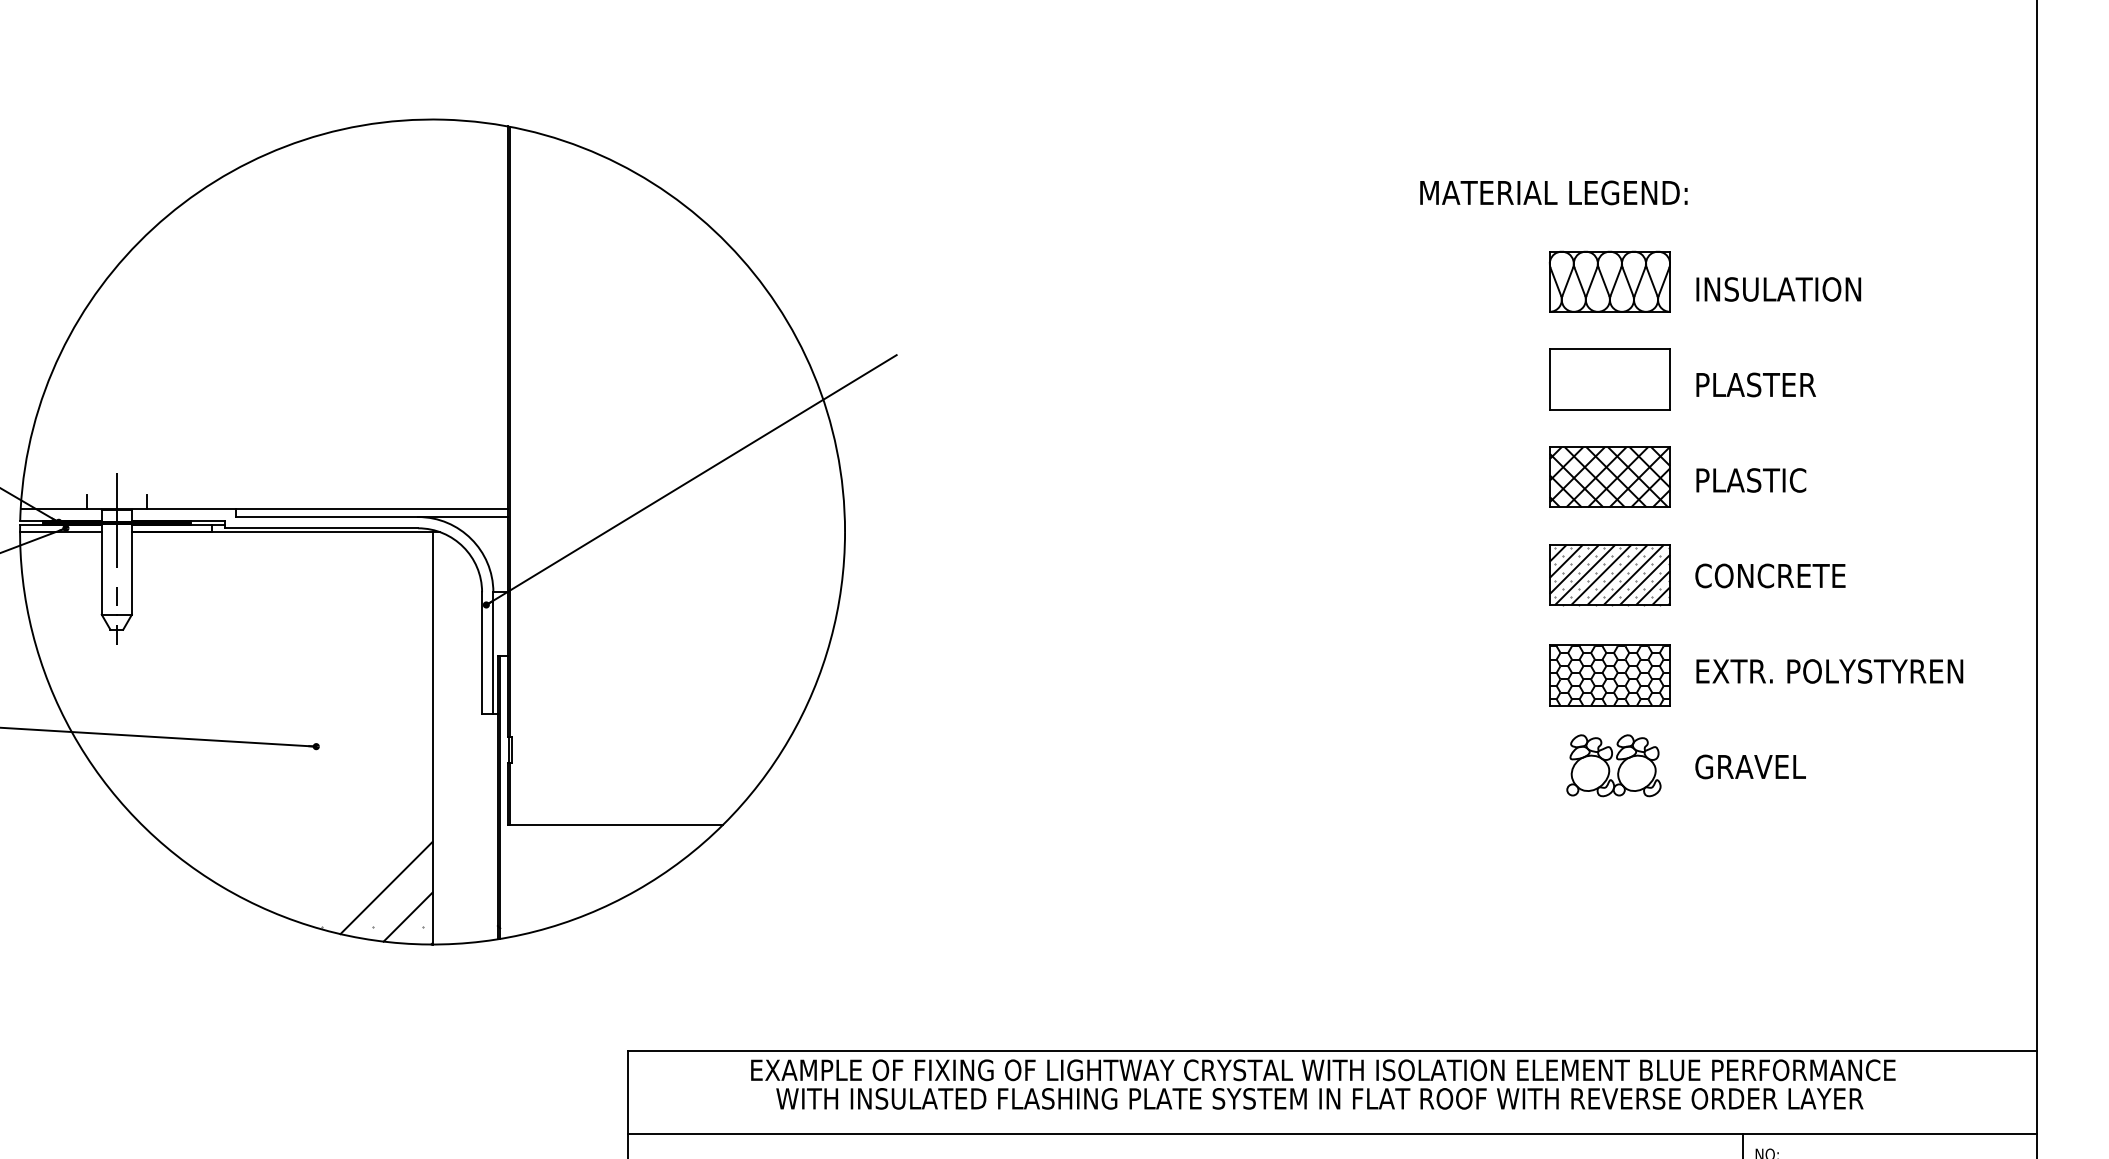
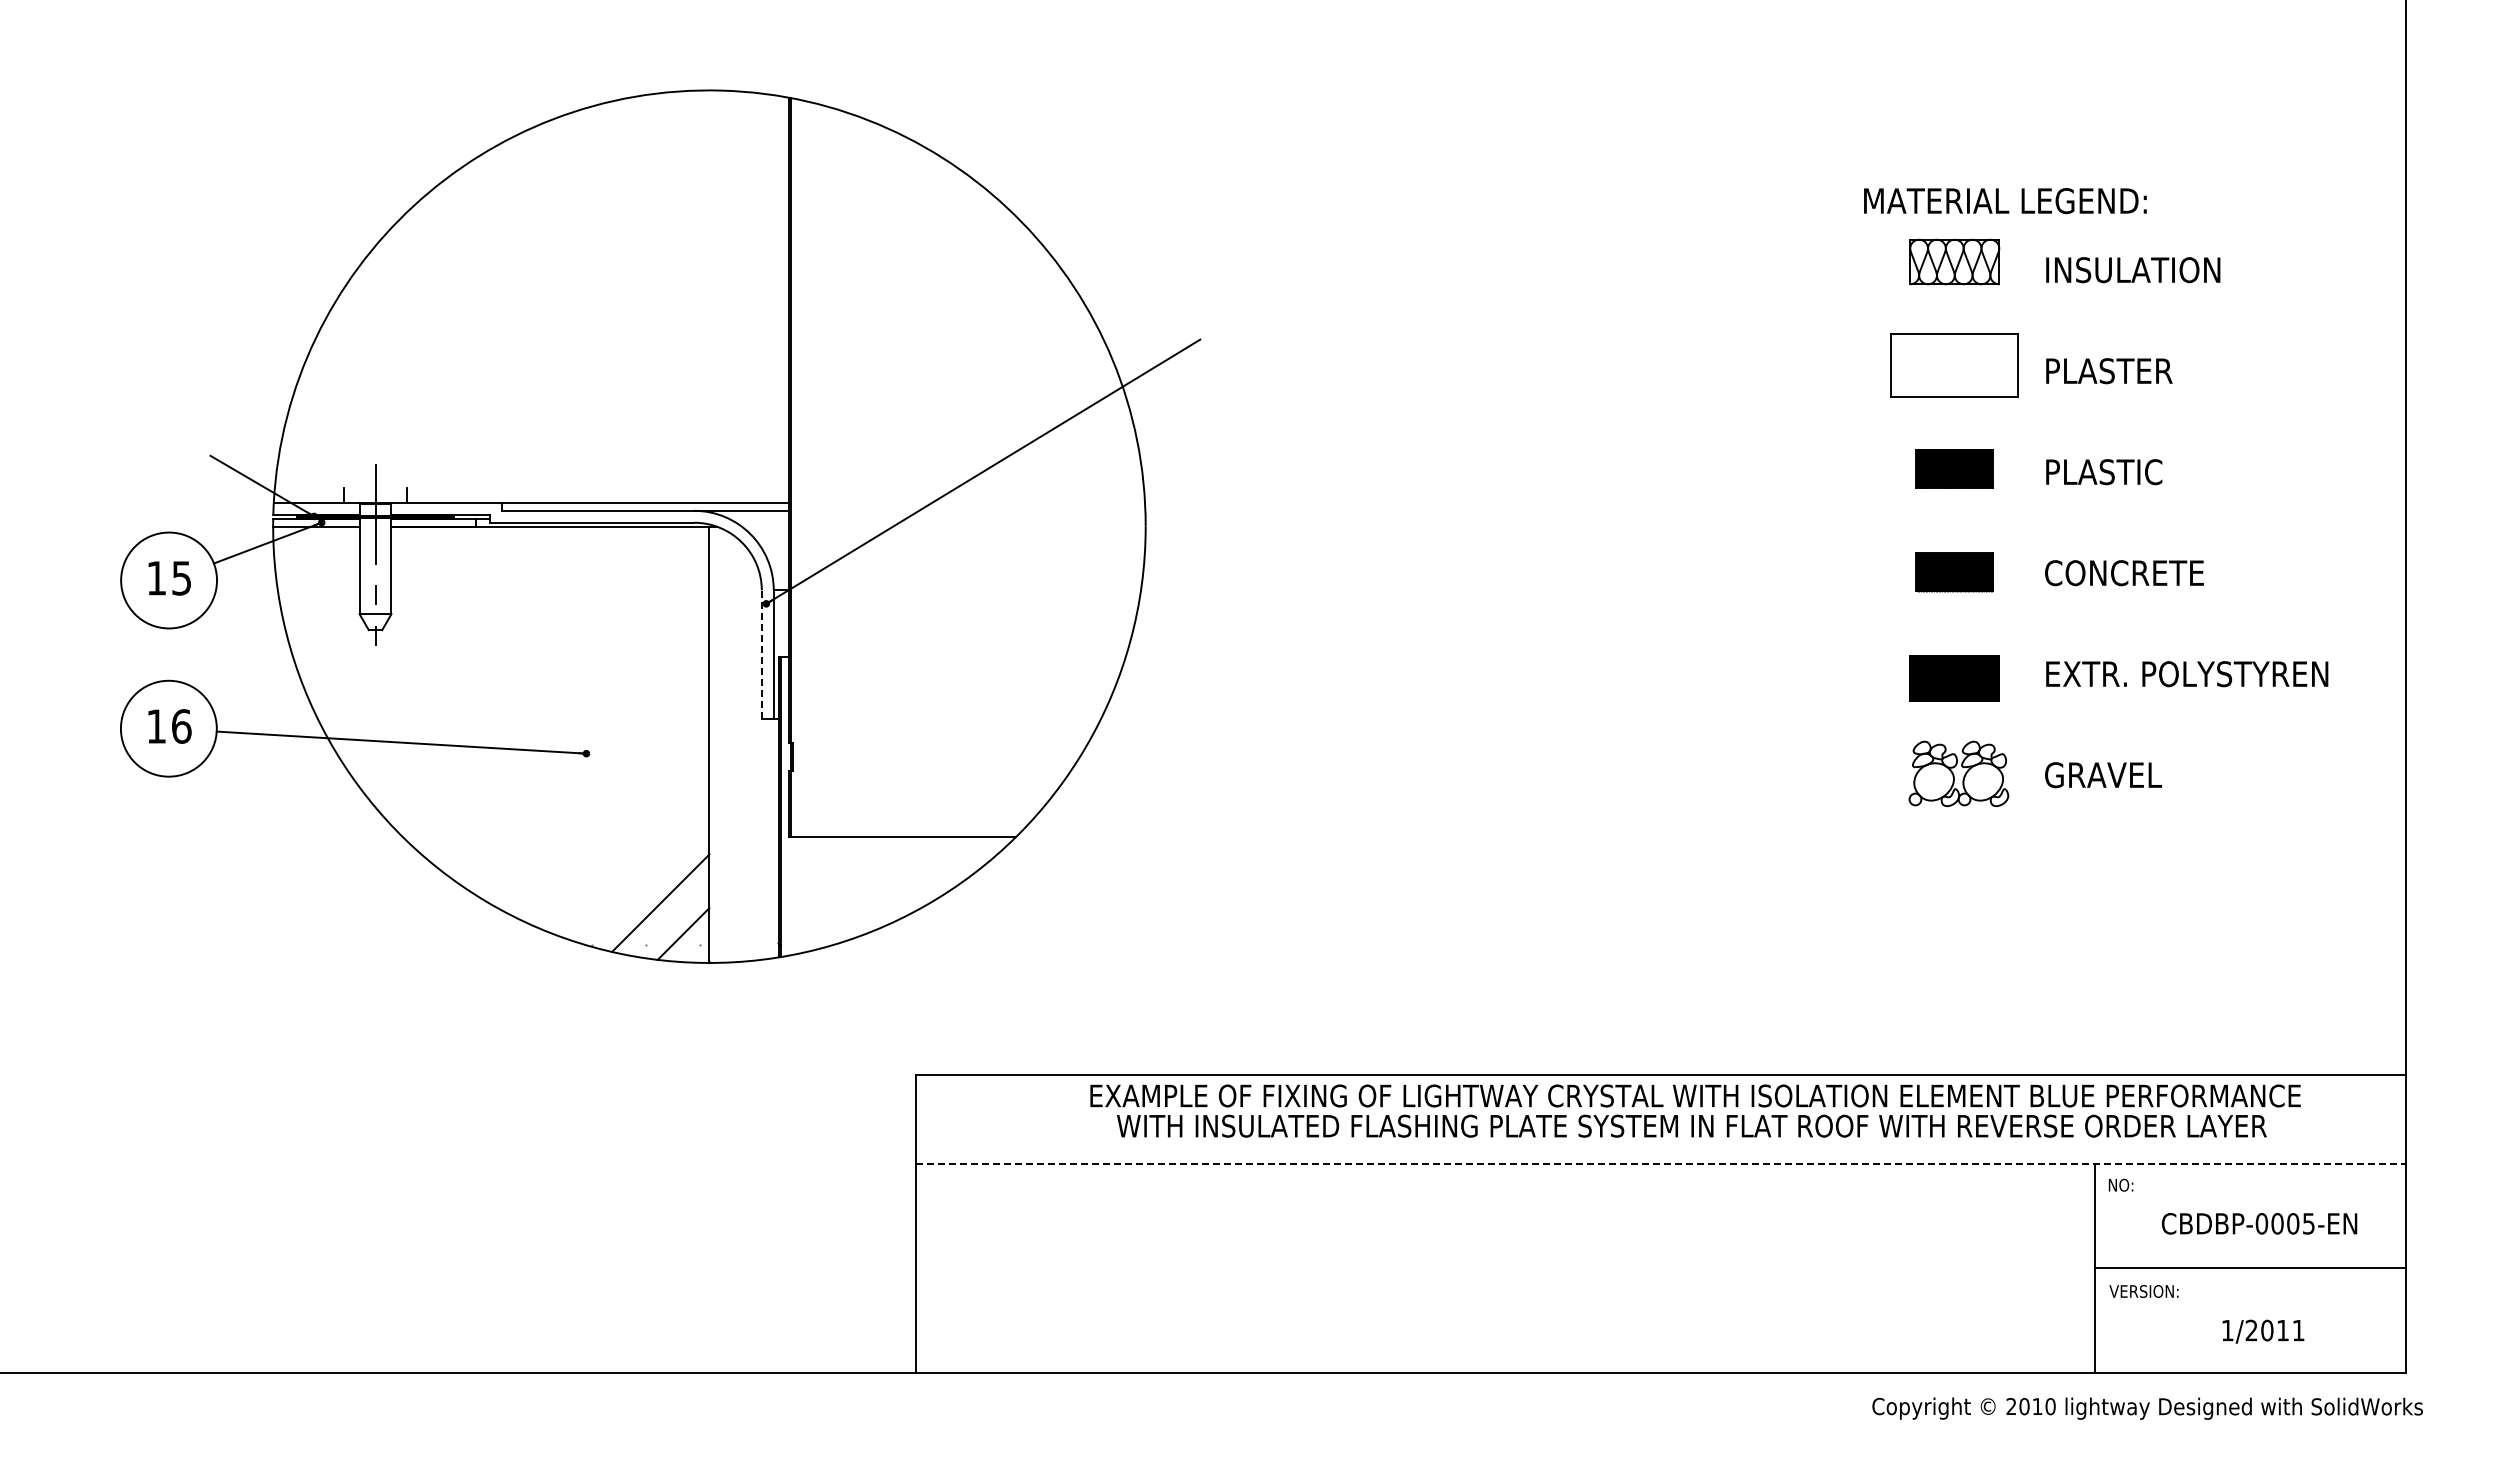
text: (1553, 193) -> (2005, 201), moved
part: (1609, 281) -> (1954, 261), size x0.7
part: (1609, 476) -> (1954, 468), size x0.6
part: (1609, 575) -> (1954, 572), size x0.6
line: (481, 652) -> (761, 654), solid -> dashed
part: (1609, 675) -> (1954, 678), size x0.7
text: (1323, 1084) -> (1695, 1110), moved
line: (1332, 1134) -> (1661, 1163), solid -> dashed

